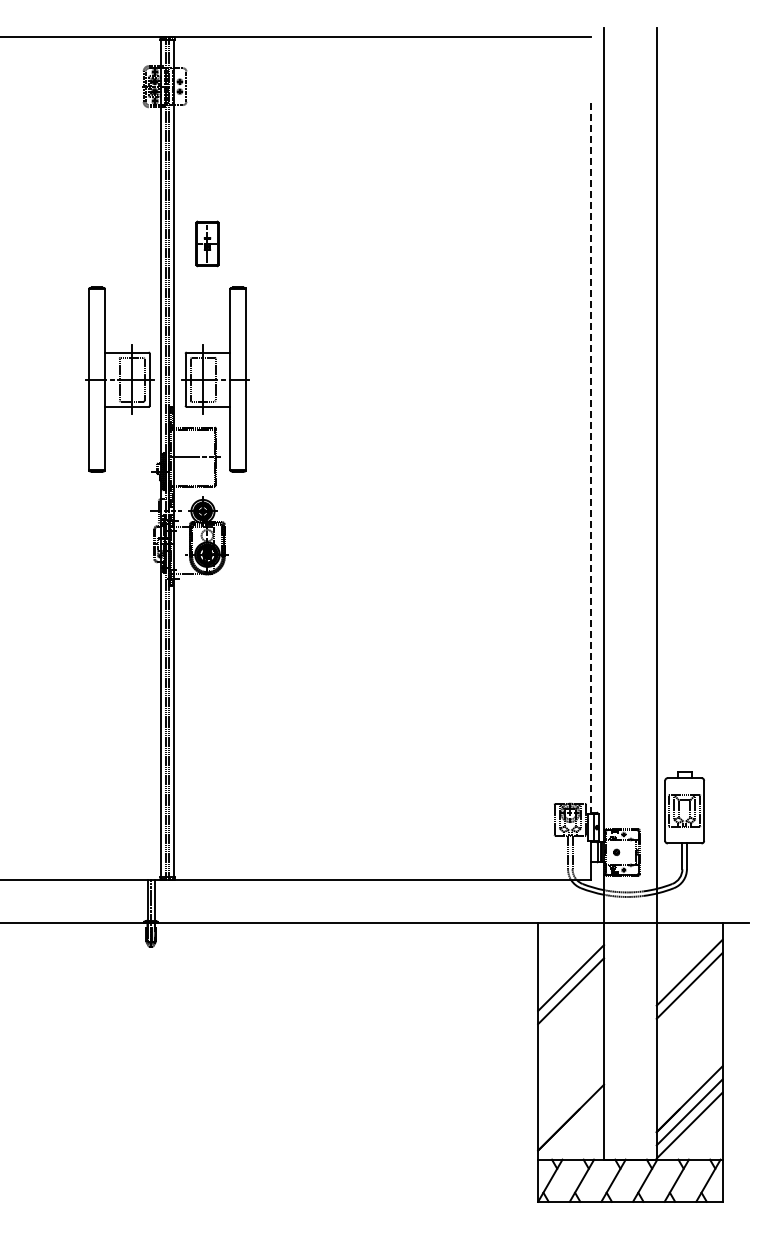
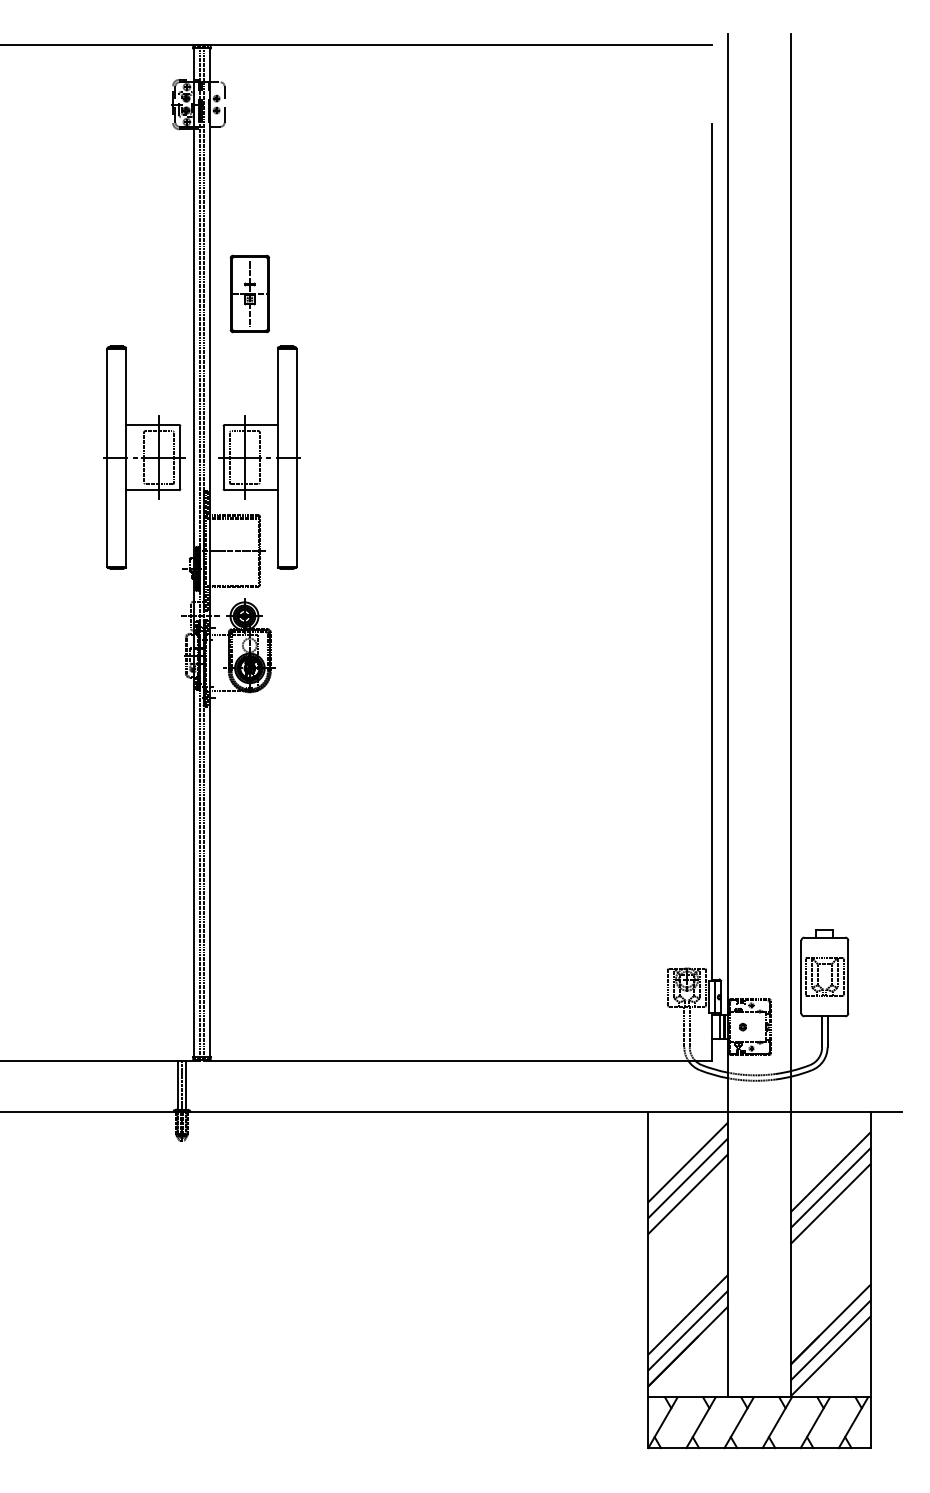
part: (207, 243) -> (249, 293), size x1.43
line: (590, 458) -> (711, 552), dashed -> solid
line: (571, 964) -> (688, 1162), added
line: (689, 999) -> (830, 1204), added
line: (571, 1091) -> (688, 1315), added
line: (571, 1104) -> (688, 1330), added

